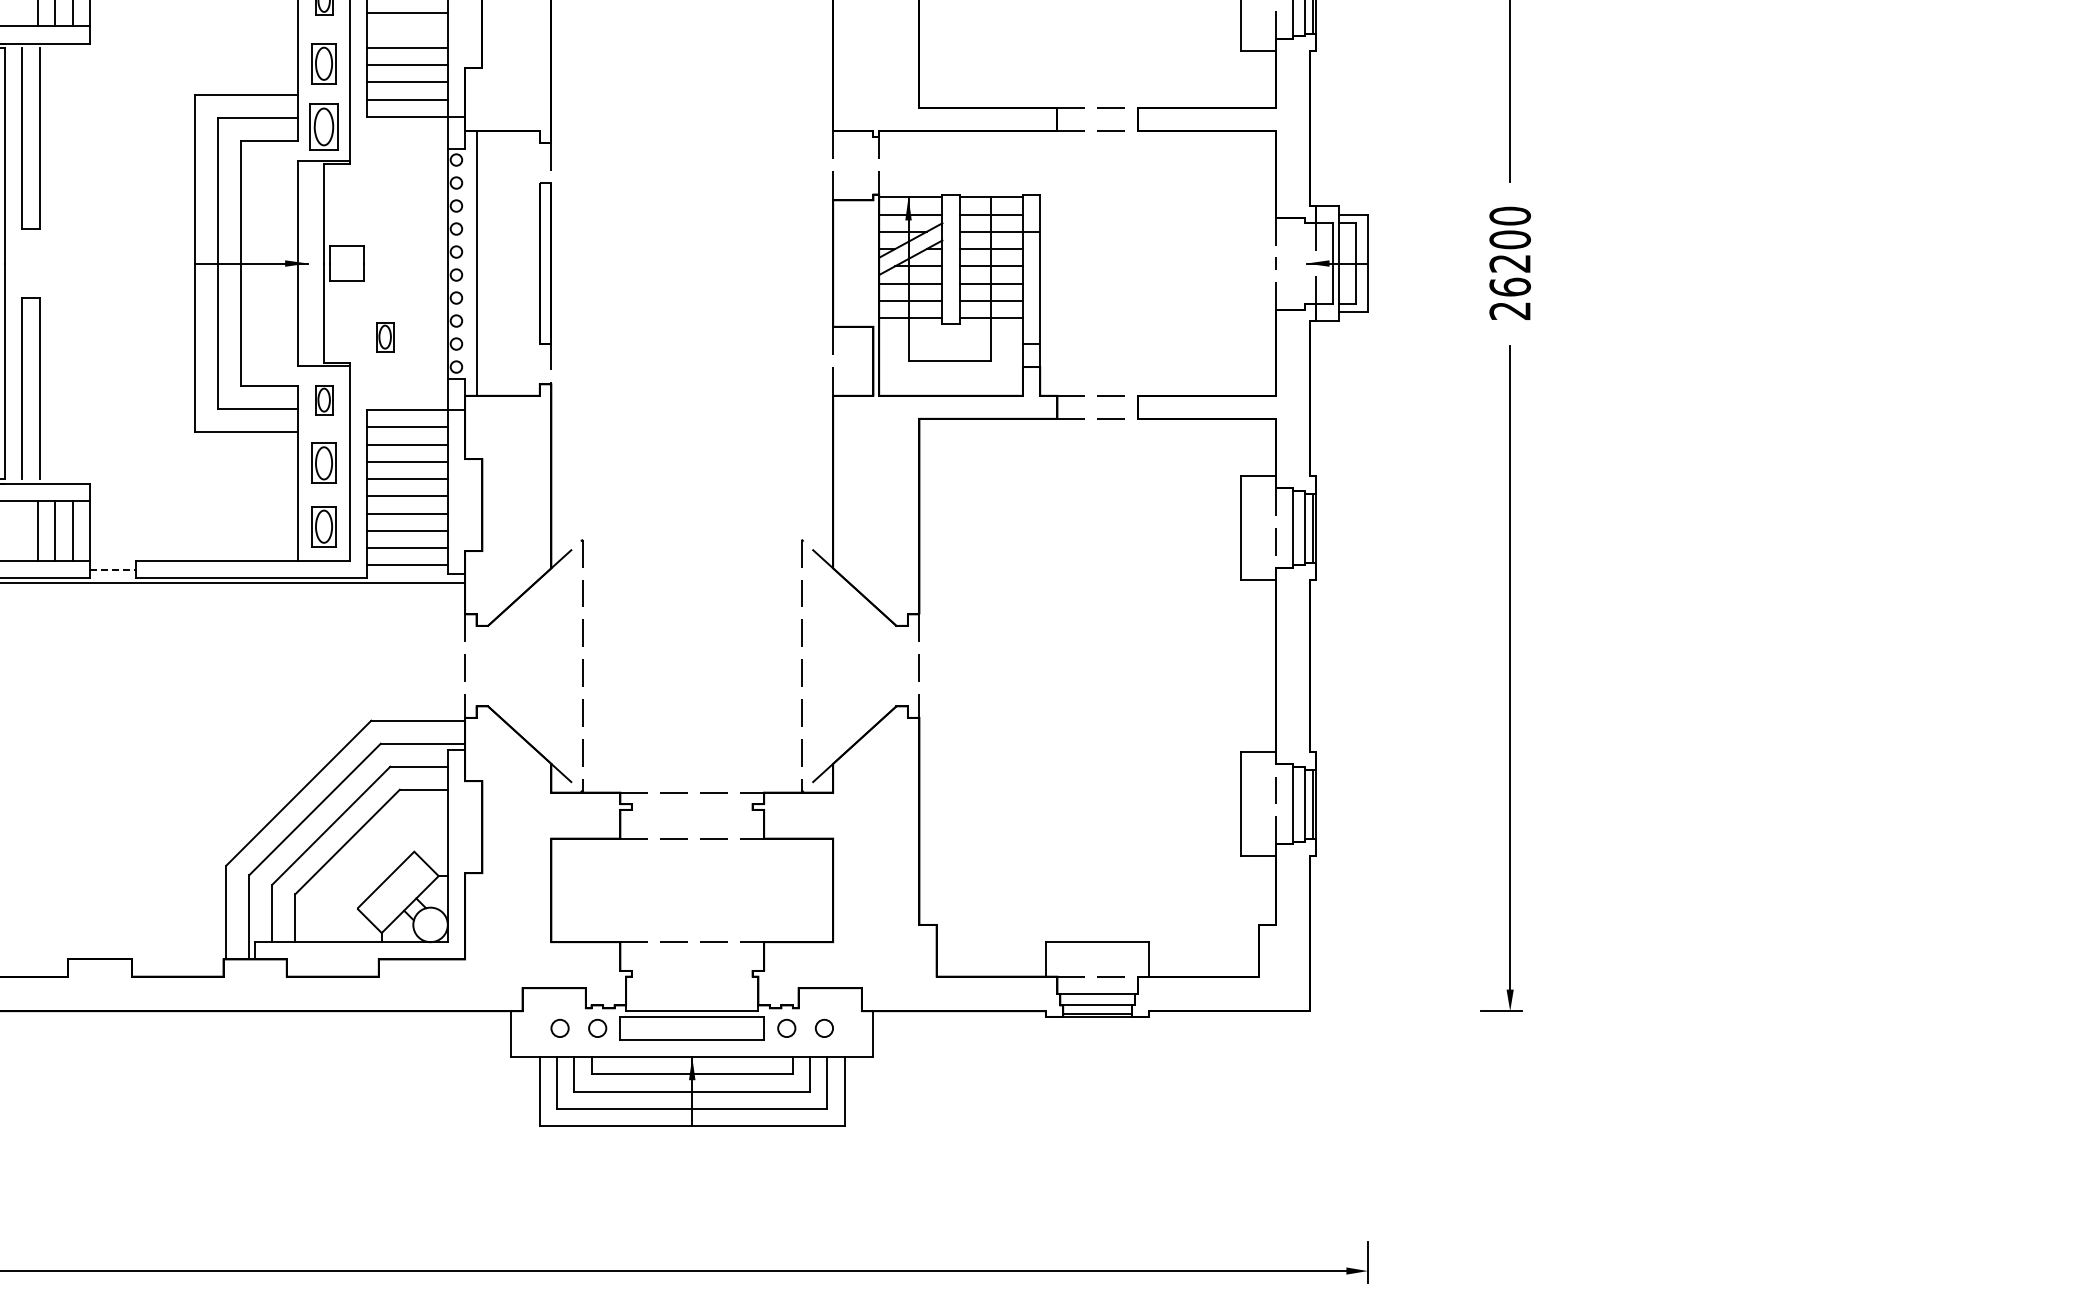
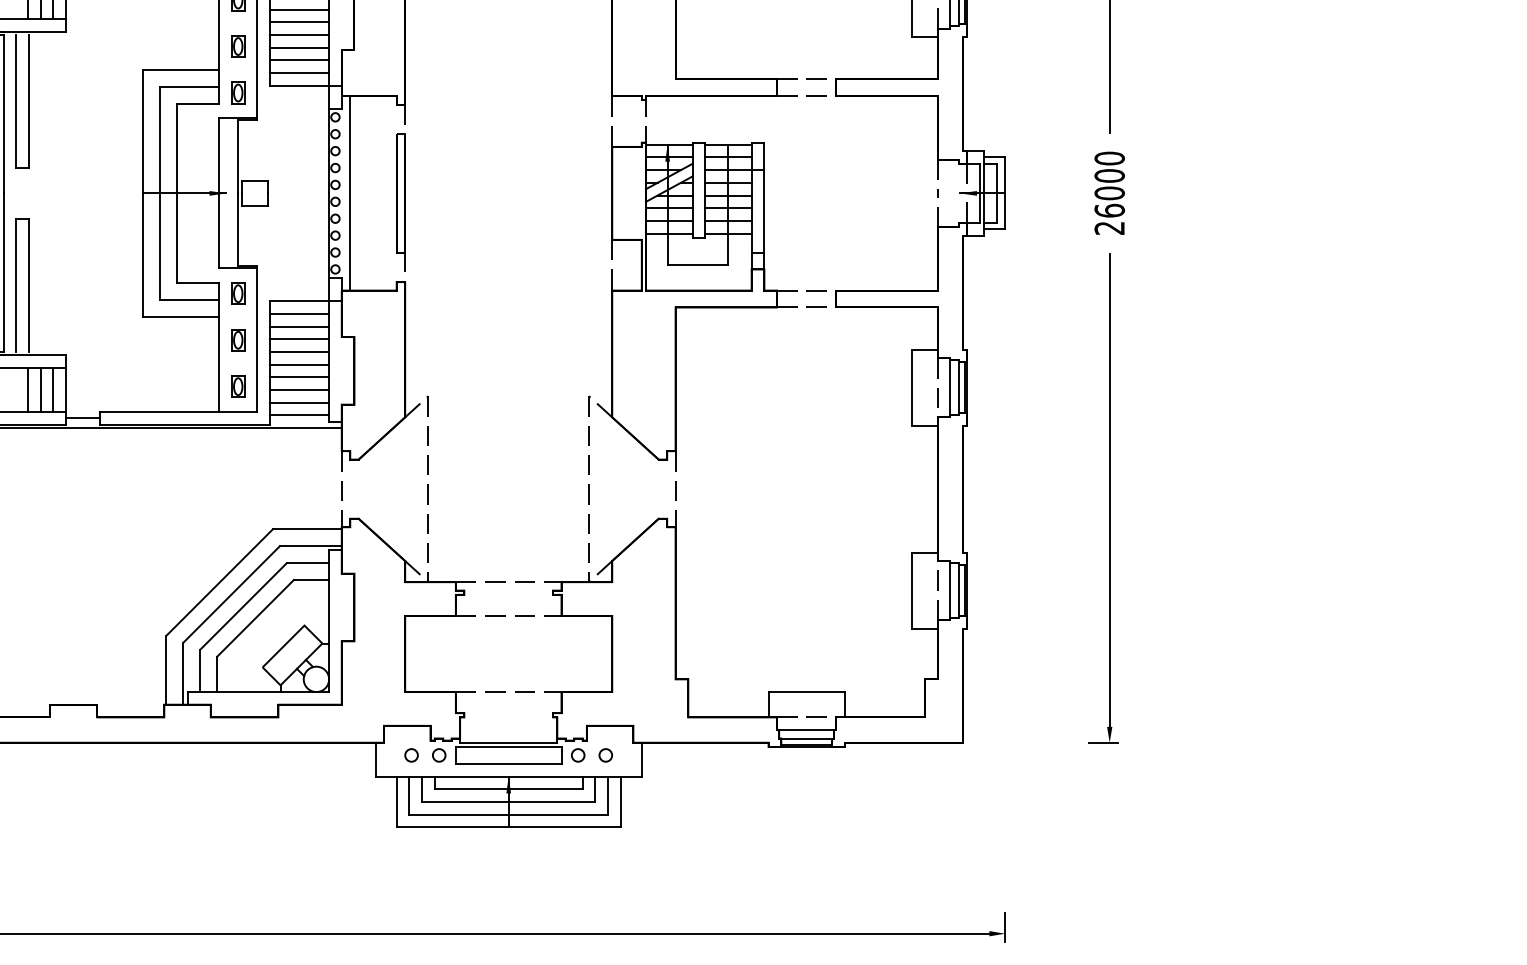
line: (407, 30) -> (299, 22), added
part: (324, 63) -> (238, 46), size x0.71
part: (324, 126) -> (238, 92), size x0.62
text: (1510, 263) -> (1109, 193), 26200 -> 26000
part: (385, 337) -> (283, 247), removed
part: (324, 463) -> (238, 340), size x0.71
part: (324, 526) -> (238, 386), size x0.71
line: (113, 569) -> (83, 418), dashed -> solid

